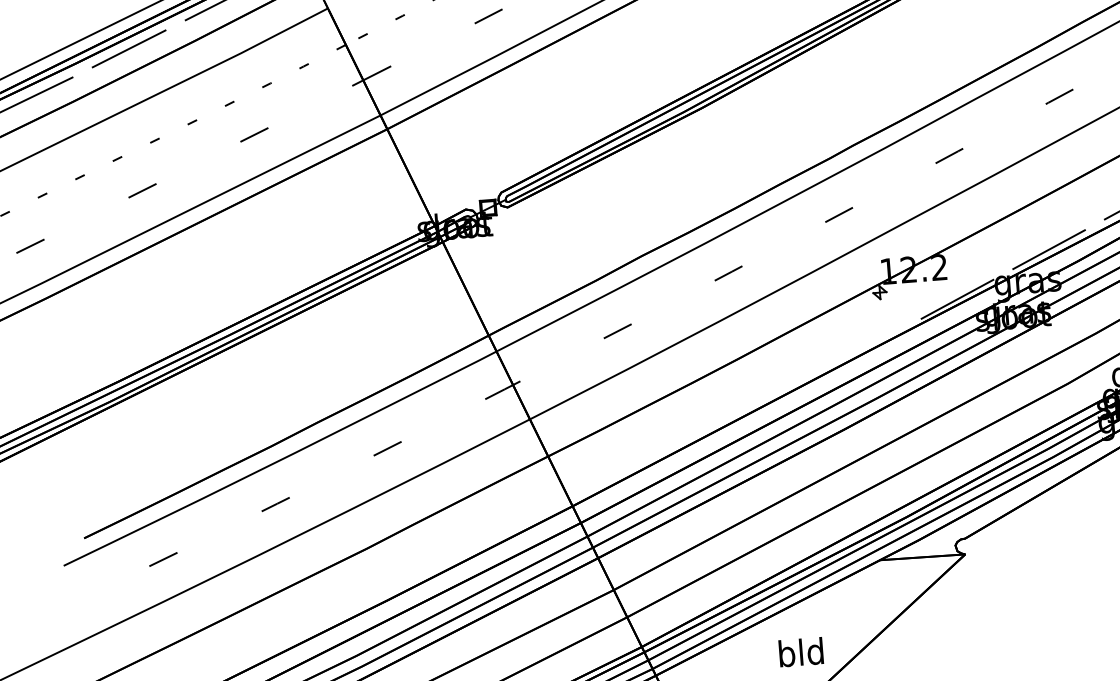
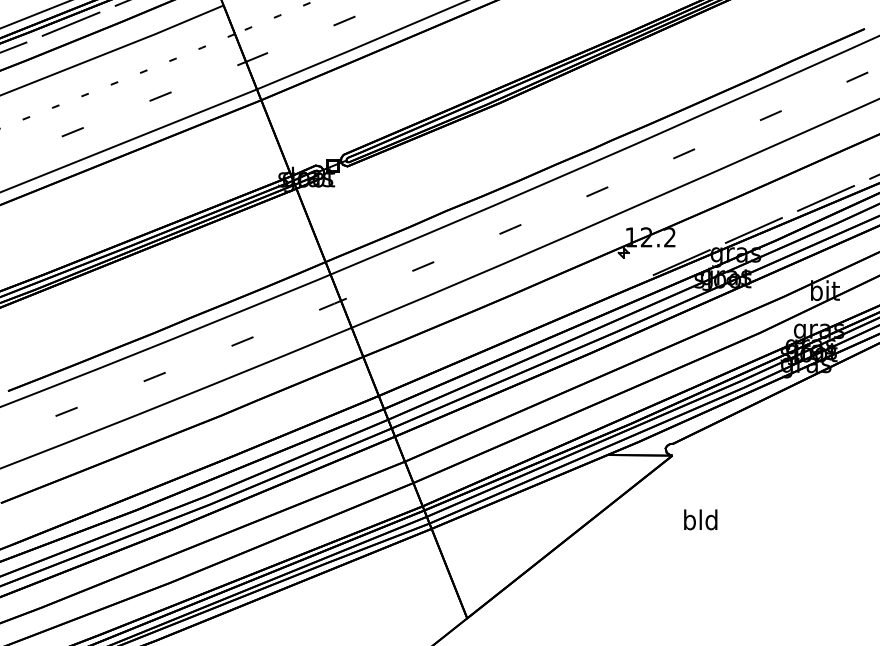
text: (800, 651) -> (700, 519), moved

